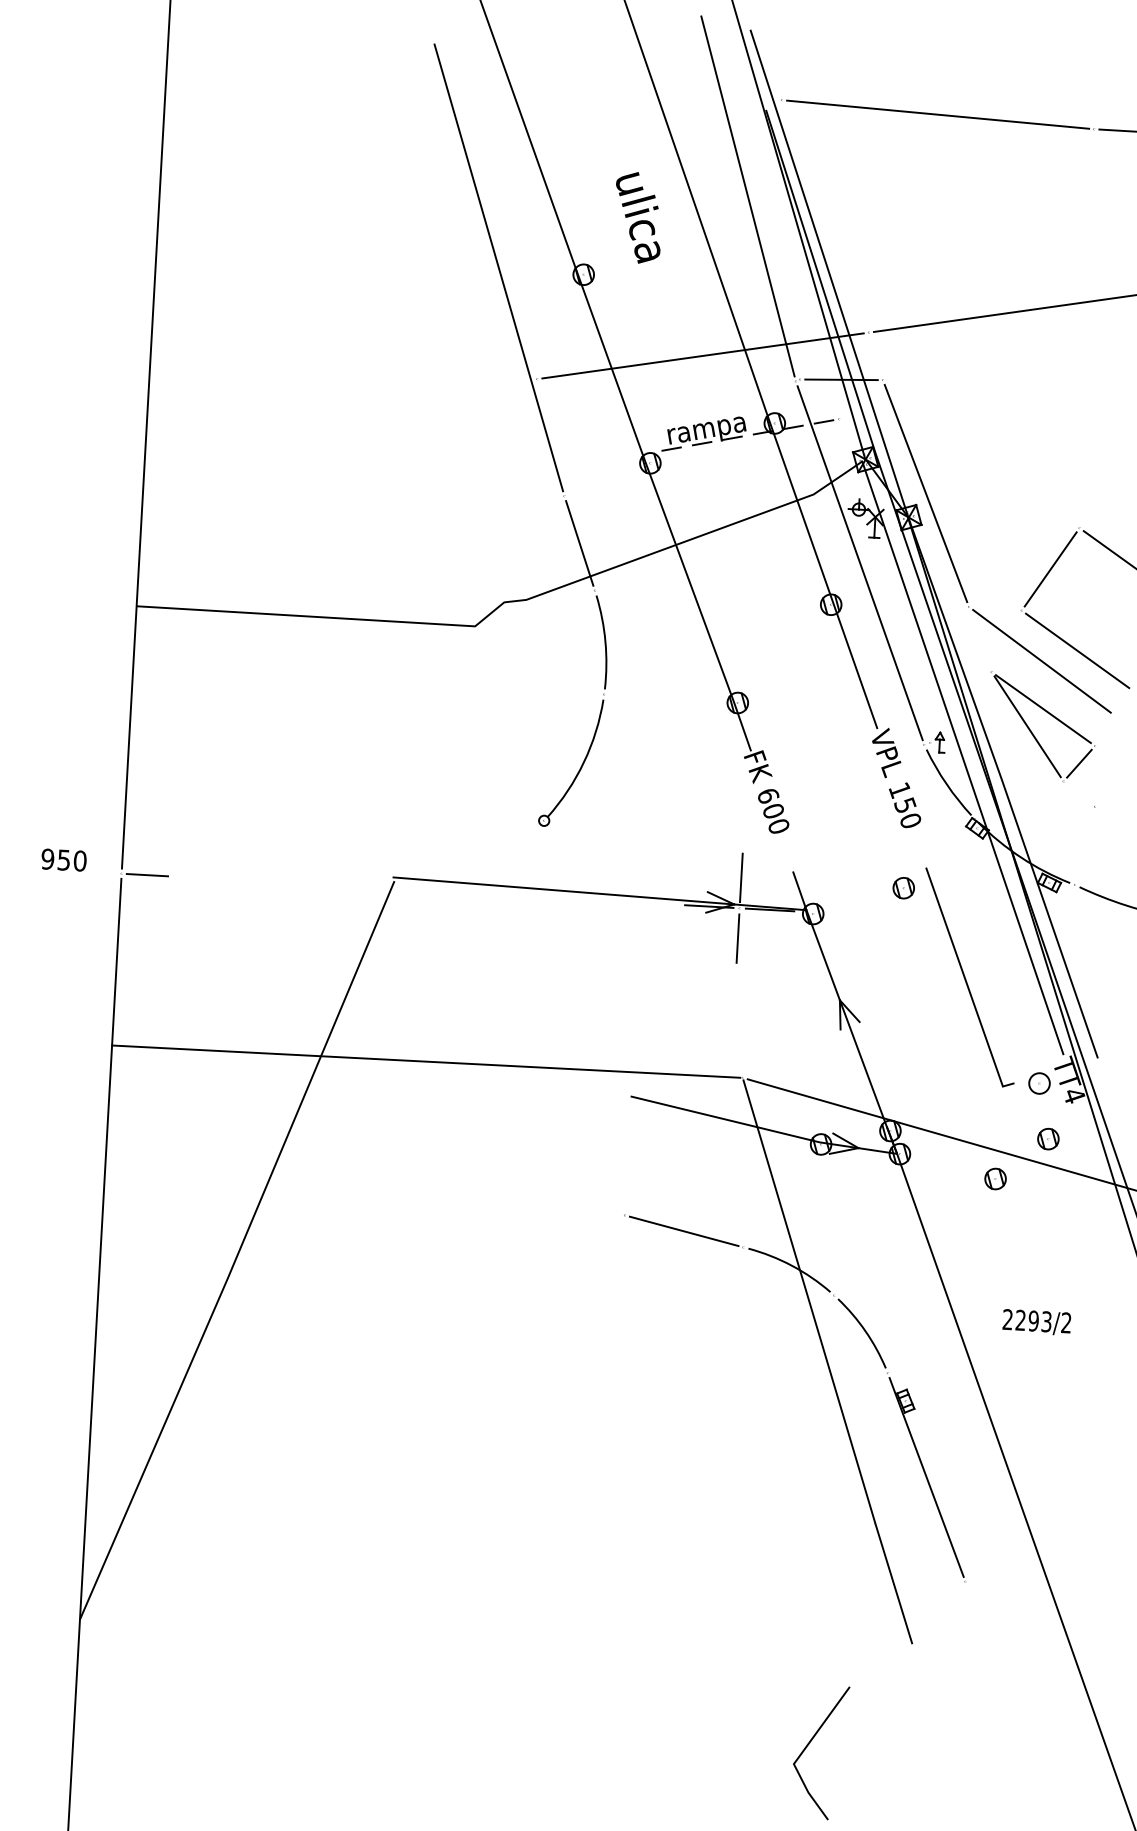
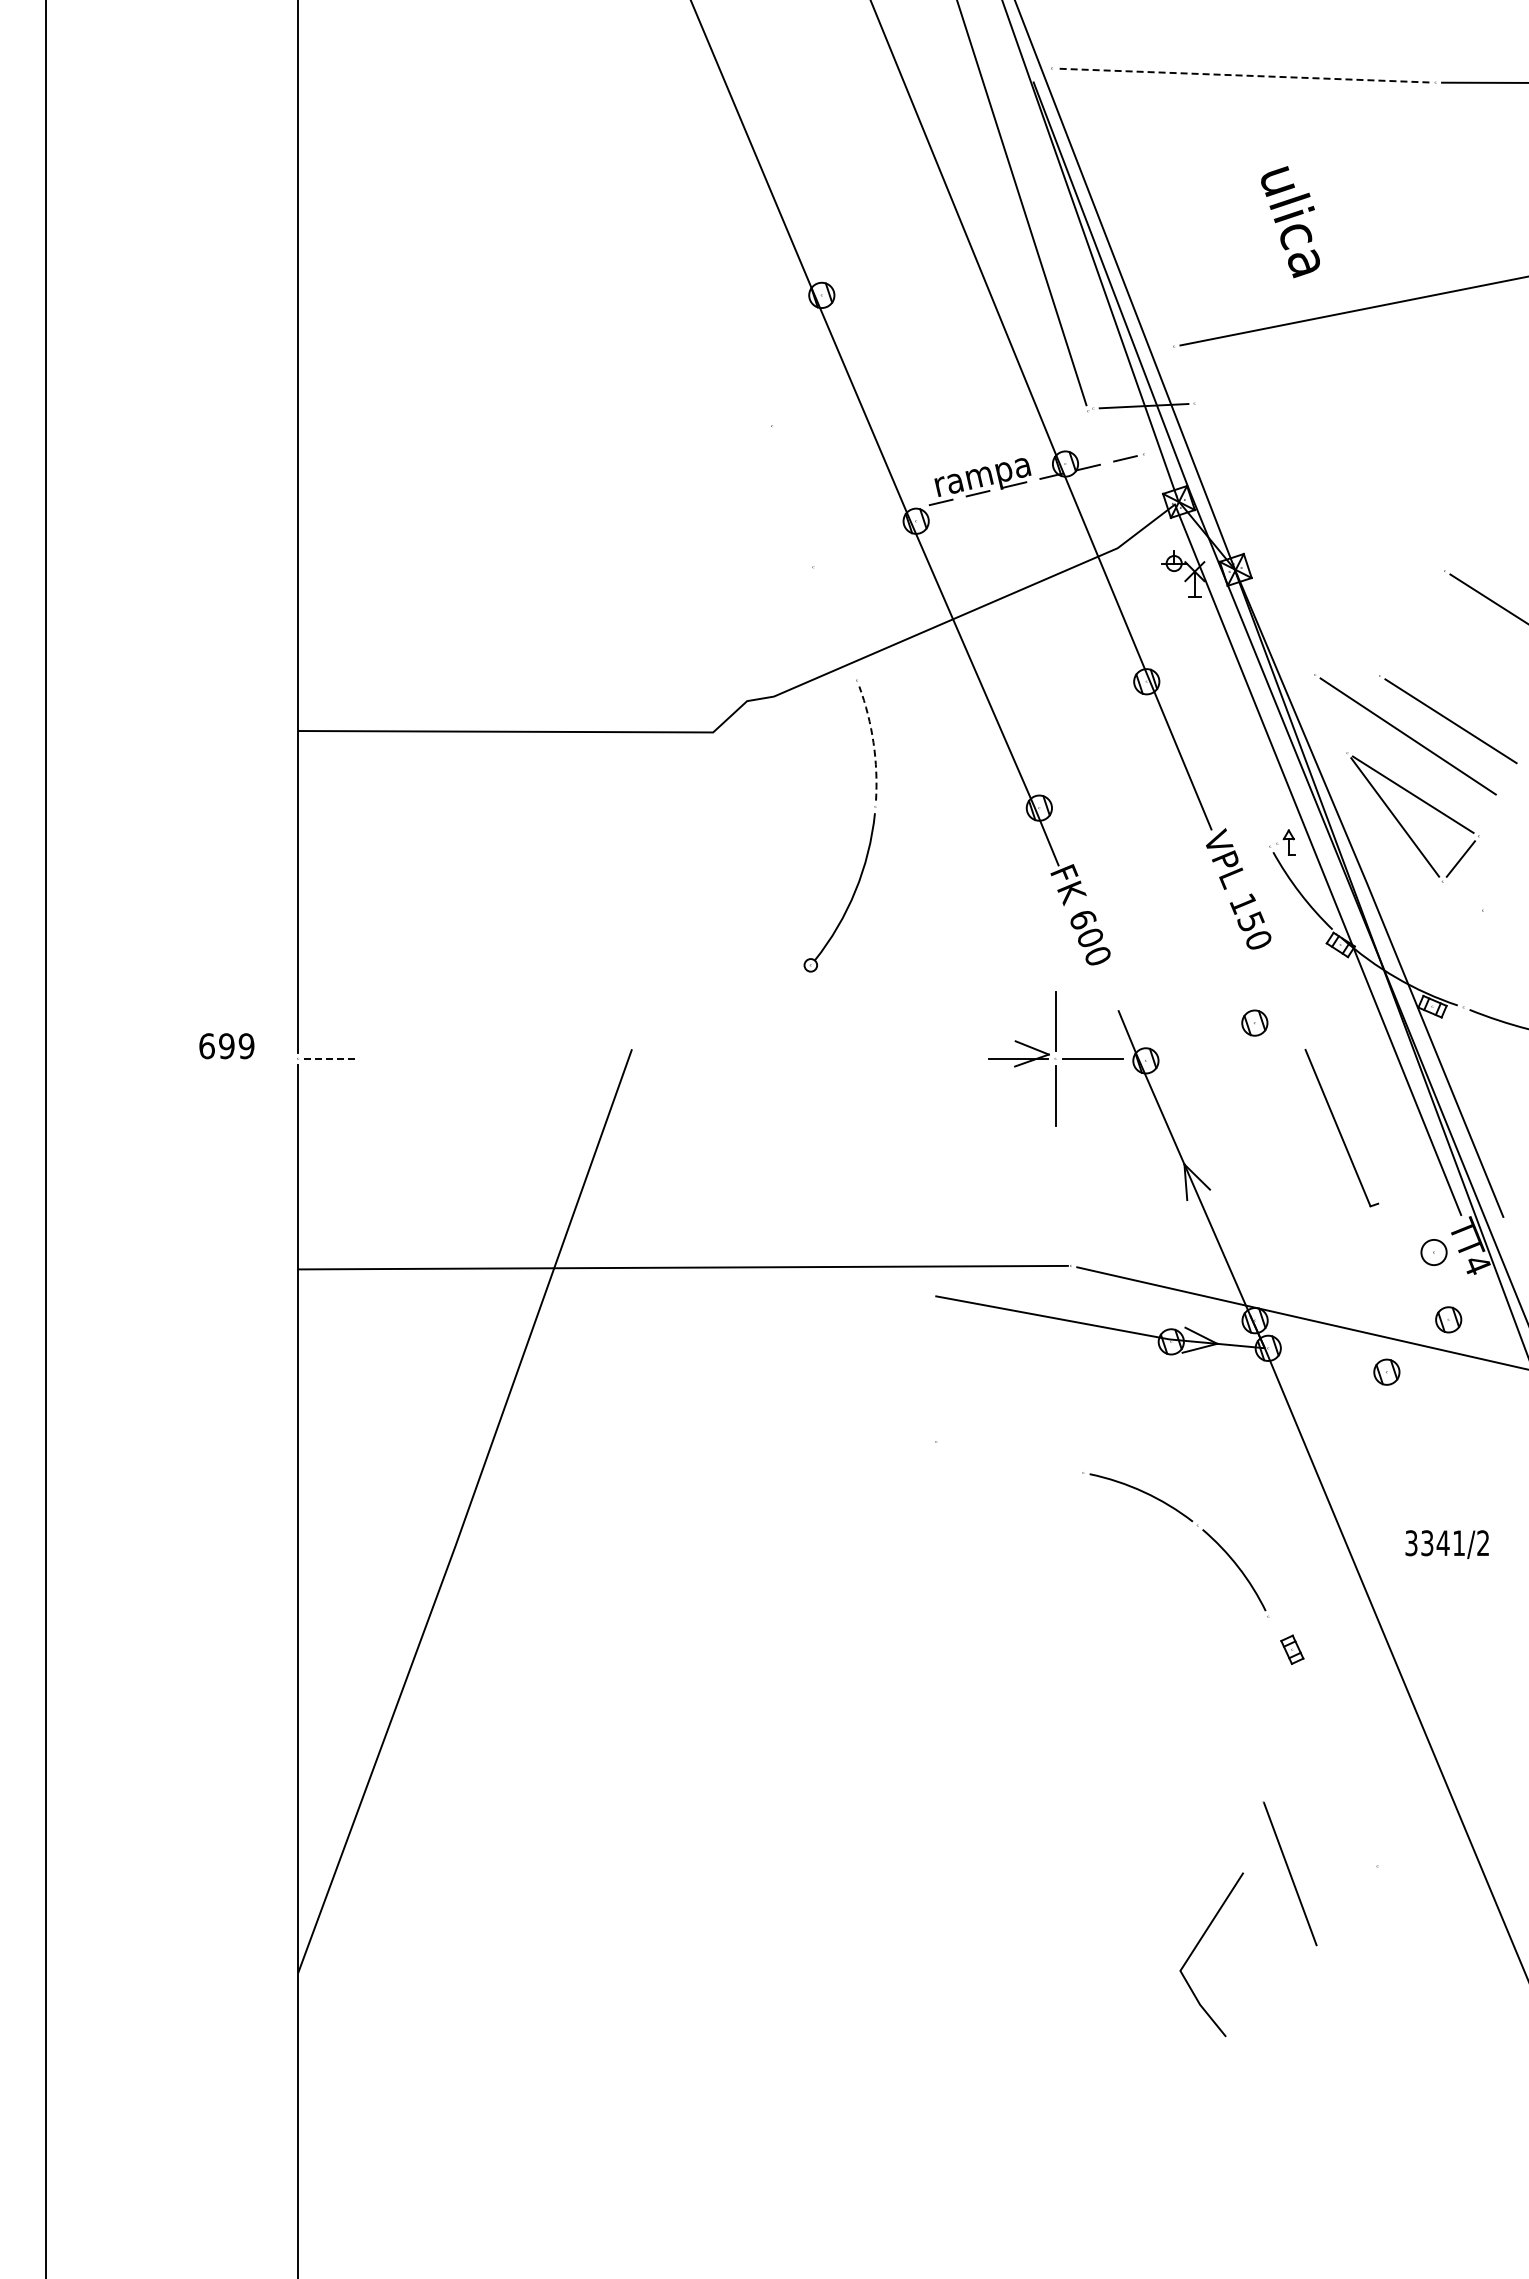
line: (937, 114) -> (1243, 75), solid -> dashed
text: (638, 218) -> (1290, 222), moved
line: (498, 267) -> (717, 292), removed
line: (703, 355) -> (973, 385), removed
line: (925, 493) -> (1254, 539), removed
line: (579, 543) -> (834, 623), removed
line: (859, 562) -> (1178, 628), removed
line: (1050, 569) -> (1412, 623), removed
arc: (605, 641) -> (873, 742), solid -> dashed
text: (63, 860) -> (226, 1046), 950 -> 699
line: (148, 874) -> (330, 1058), solid -> dashed
line: (599, 893) -> (883, 1050), removed
part: (969, 977) -> (1341, 1127), size x0.6
line: (683, 1231) -> (1009, 1457), removed
line: (809, 1301) -> (1167, 1534), removed
text: (1026, 1320) -> (1434, 1543), 2293/2 -> 3341/2
line: (926, 1477) -> (1322, 1741), removed
line: (808, 1744) -> (1197, 1946), moved

